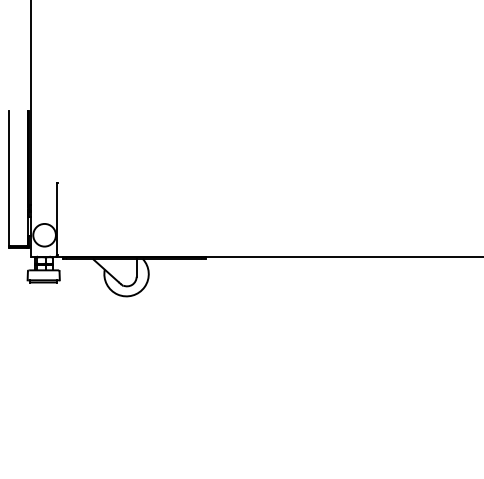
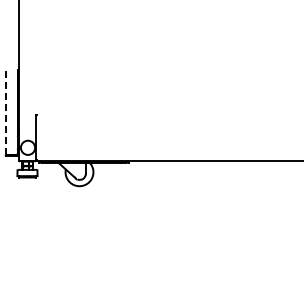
line: (8, 178) -> (5, 112), solid -> dashed

